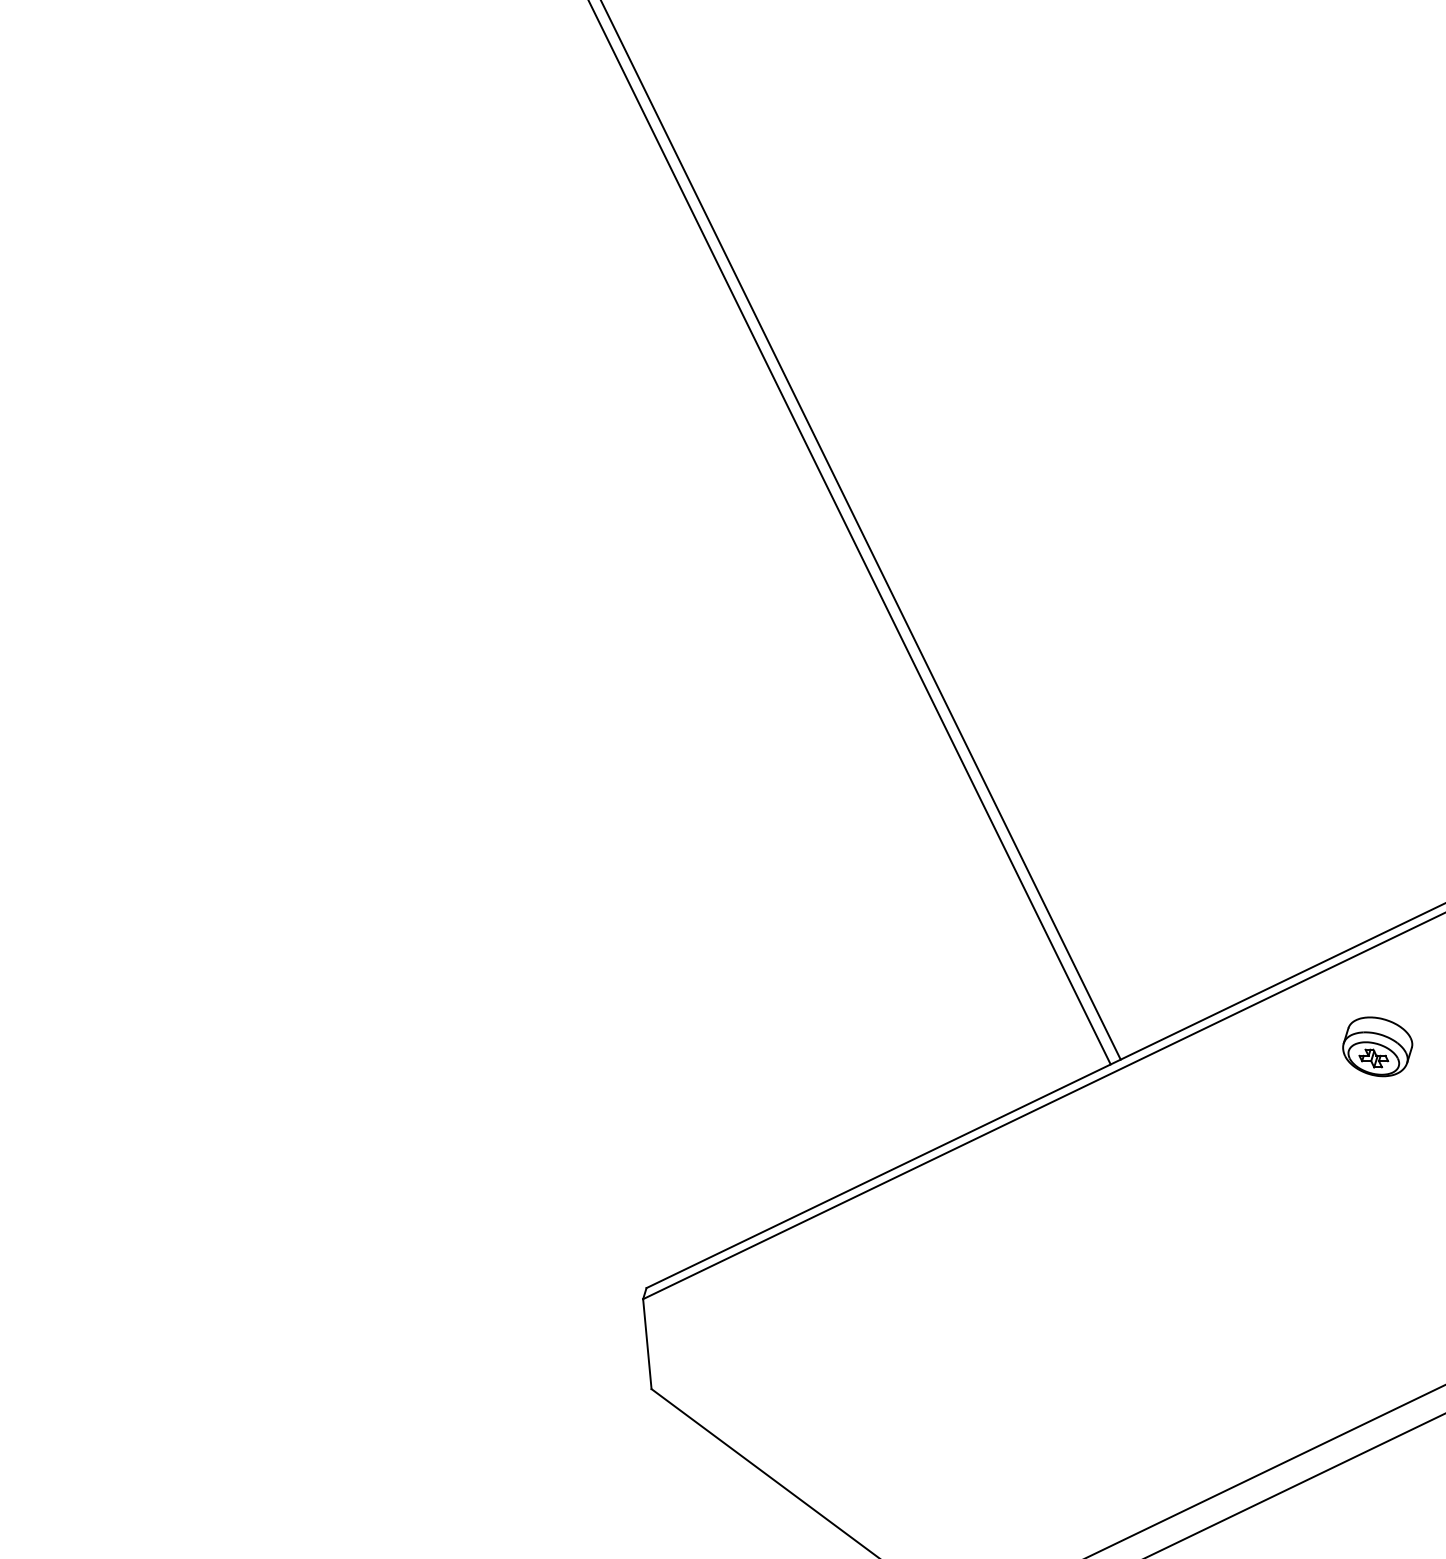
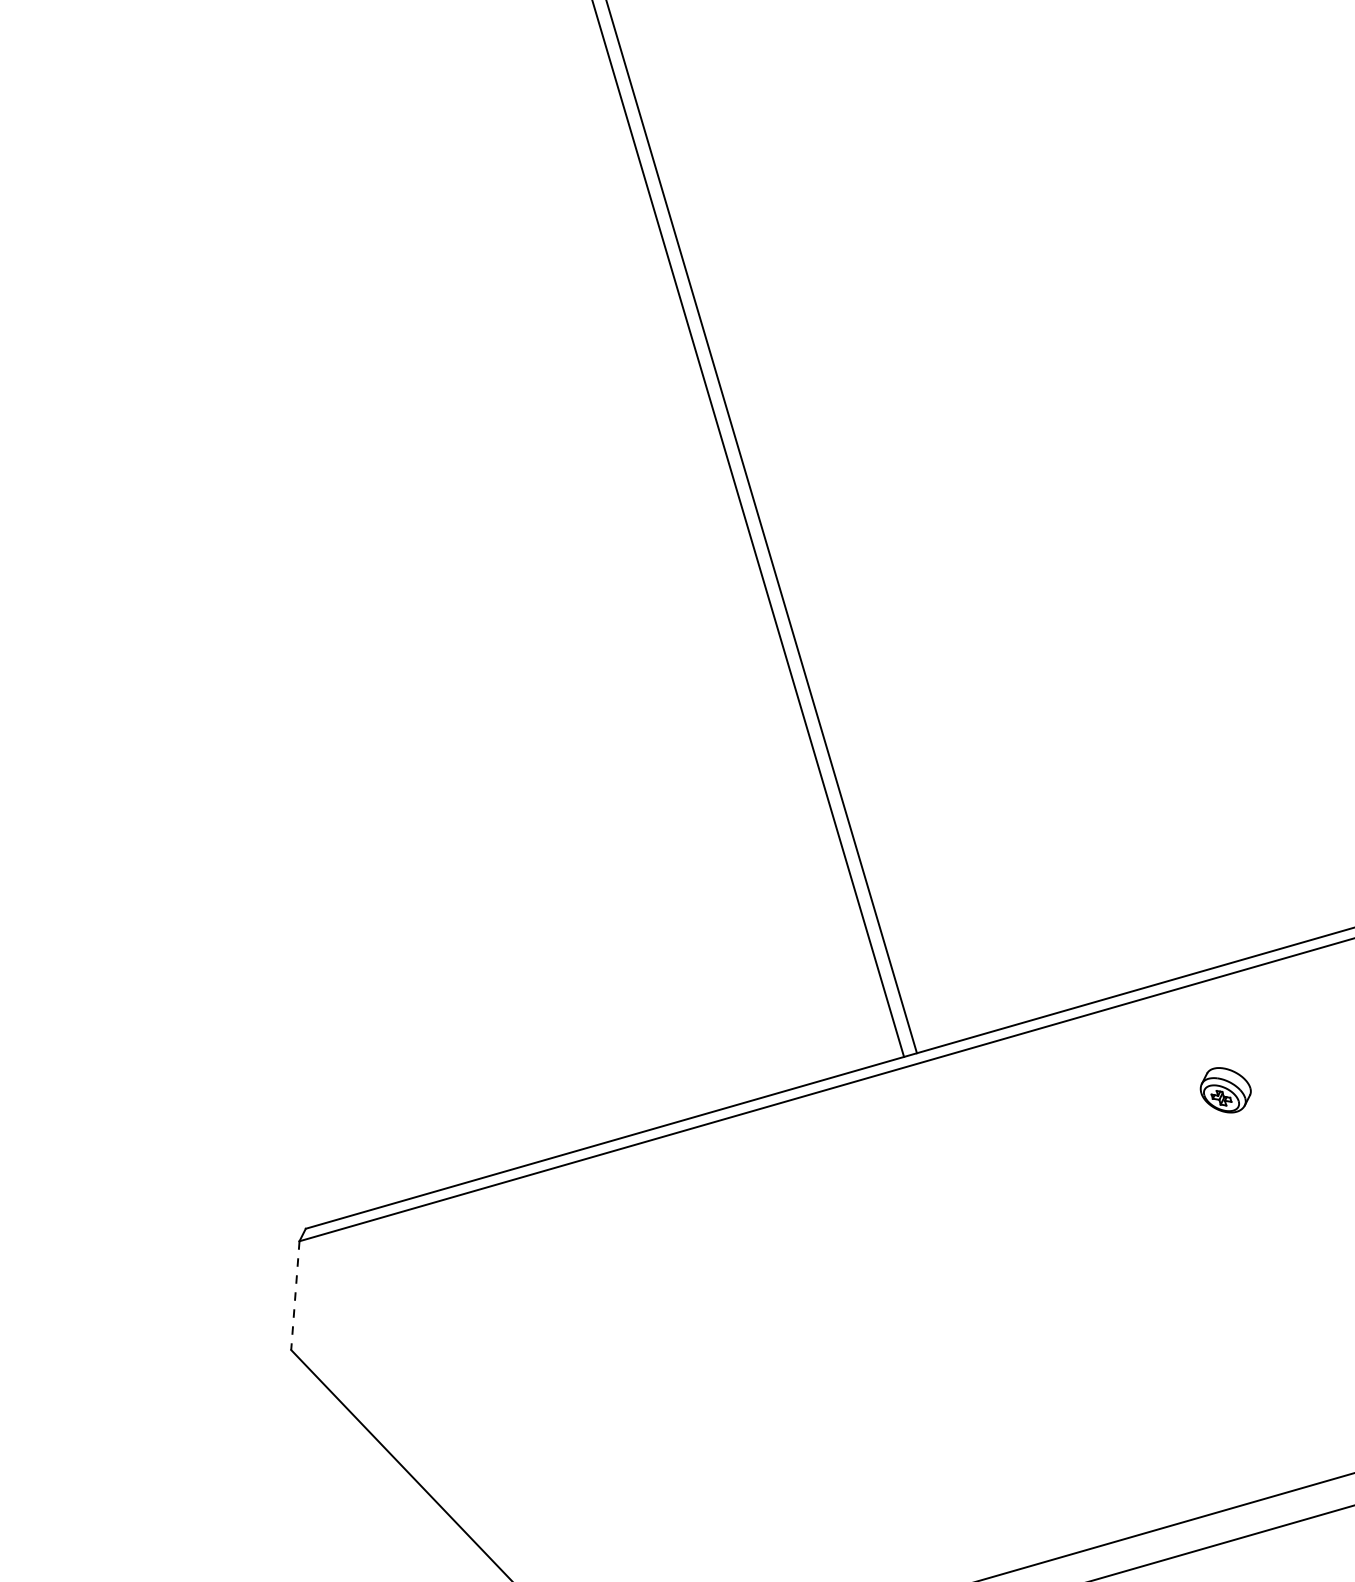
part: (1377, 1046) -> (1225, 1089), size x0.6
line: (647, 1344) -> (295, 1296), solid -> dashed

